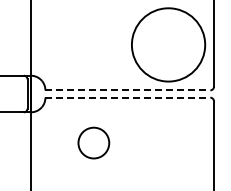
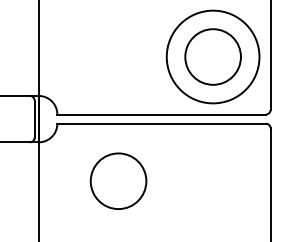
circle: (168, 44) -> (213, 56), added
line: (128, 90) -> (162, 114), dashed -> solid
line: (128, 97) -> (162, 123), dashed -> solid
circle: (93, 142) -> (118, 180), size x1.43

